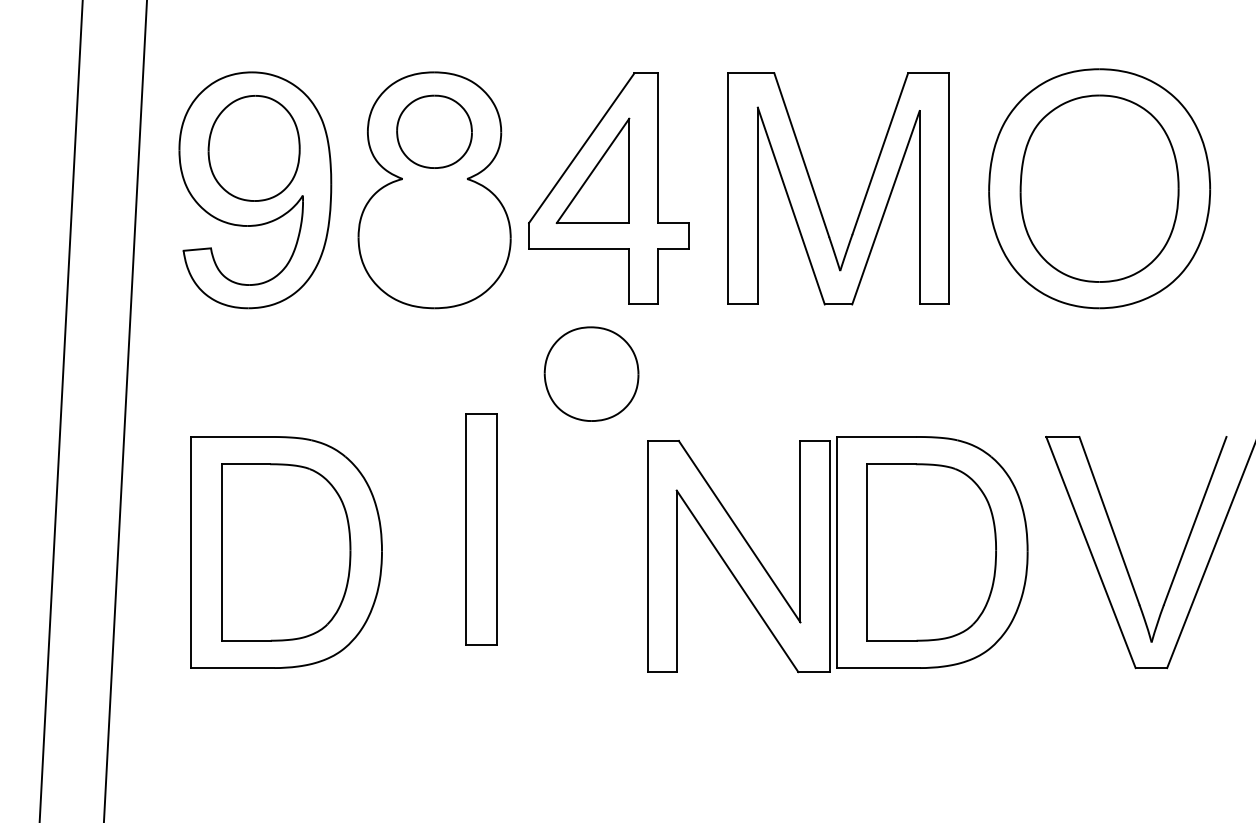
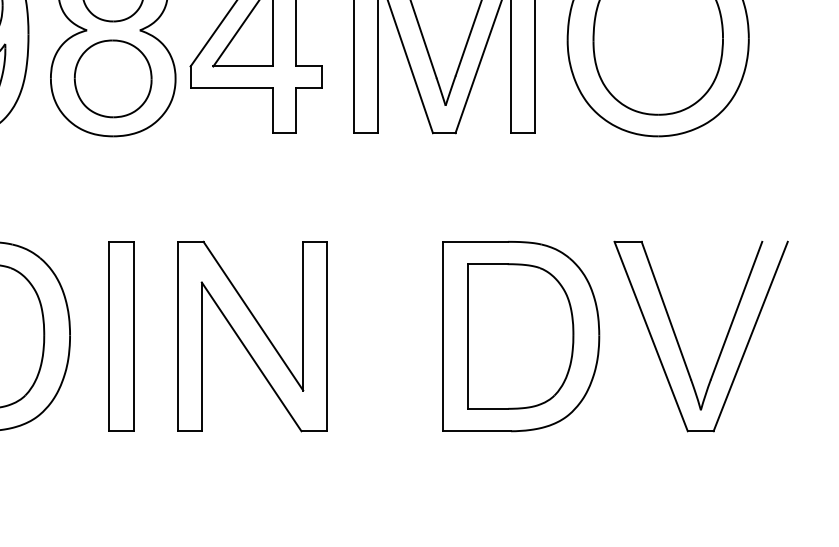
part: (591, 373) -> (113, 78), moved
part: (481, 529) -> (121, 336), moved
part: (738, 556) -> (252, 336), moved

